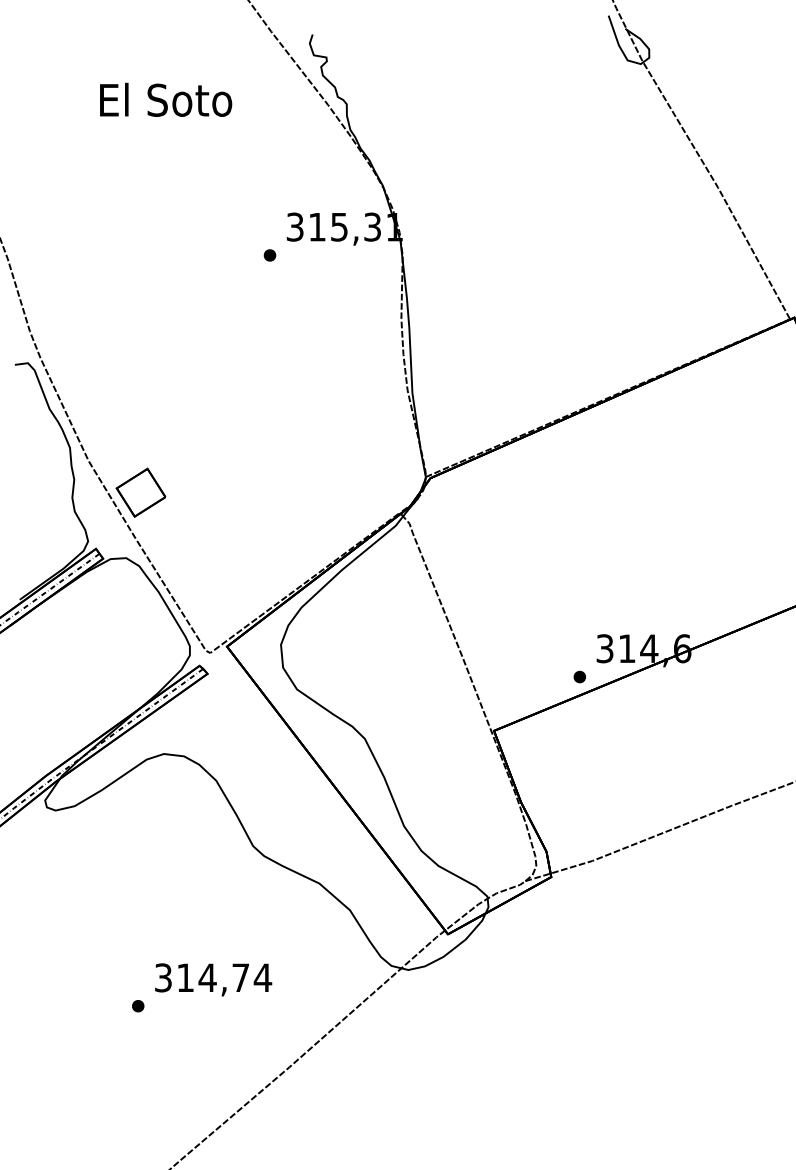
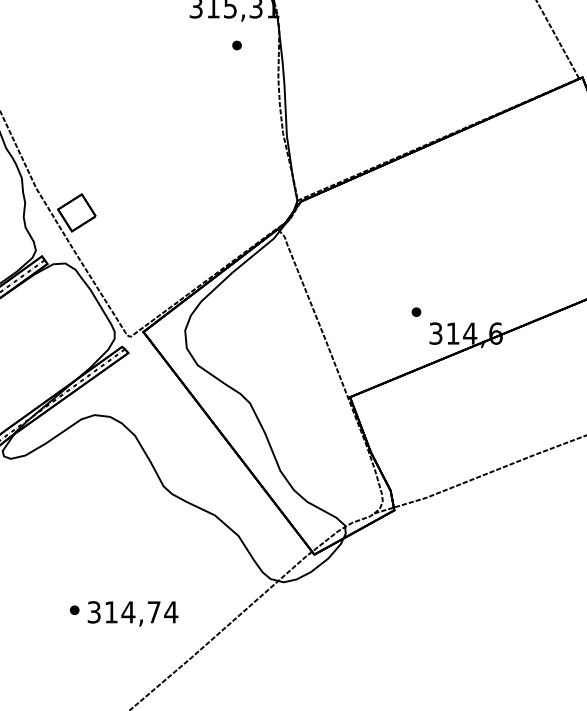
part: (269, 255) -> (236, 45), moved
part: (579, 676) -> (416, 311), moved
text: (213, 979) -> (132, 613), moved

